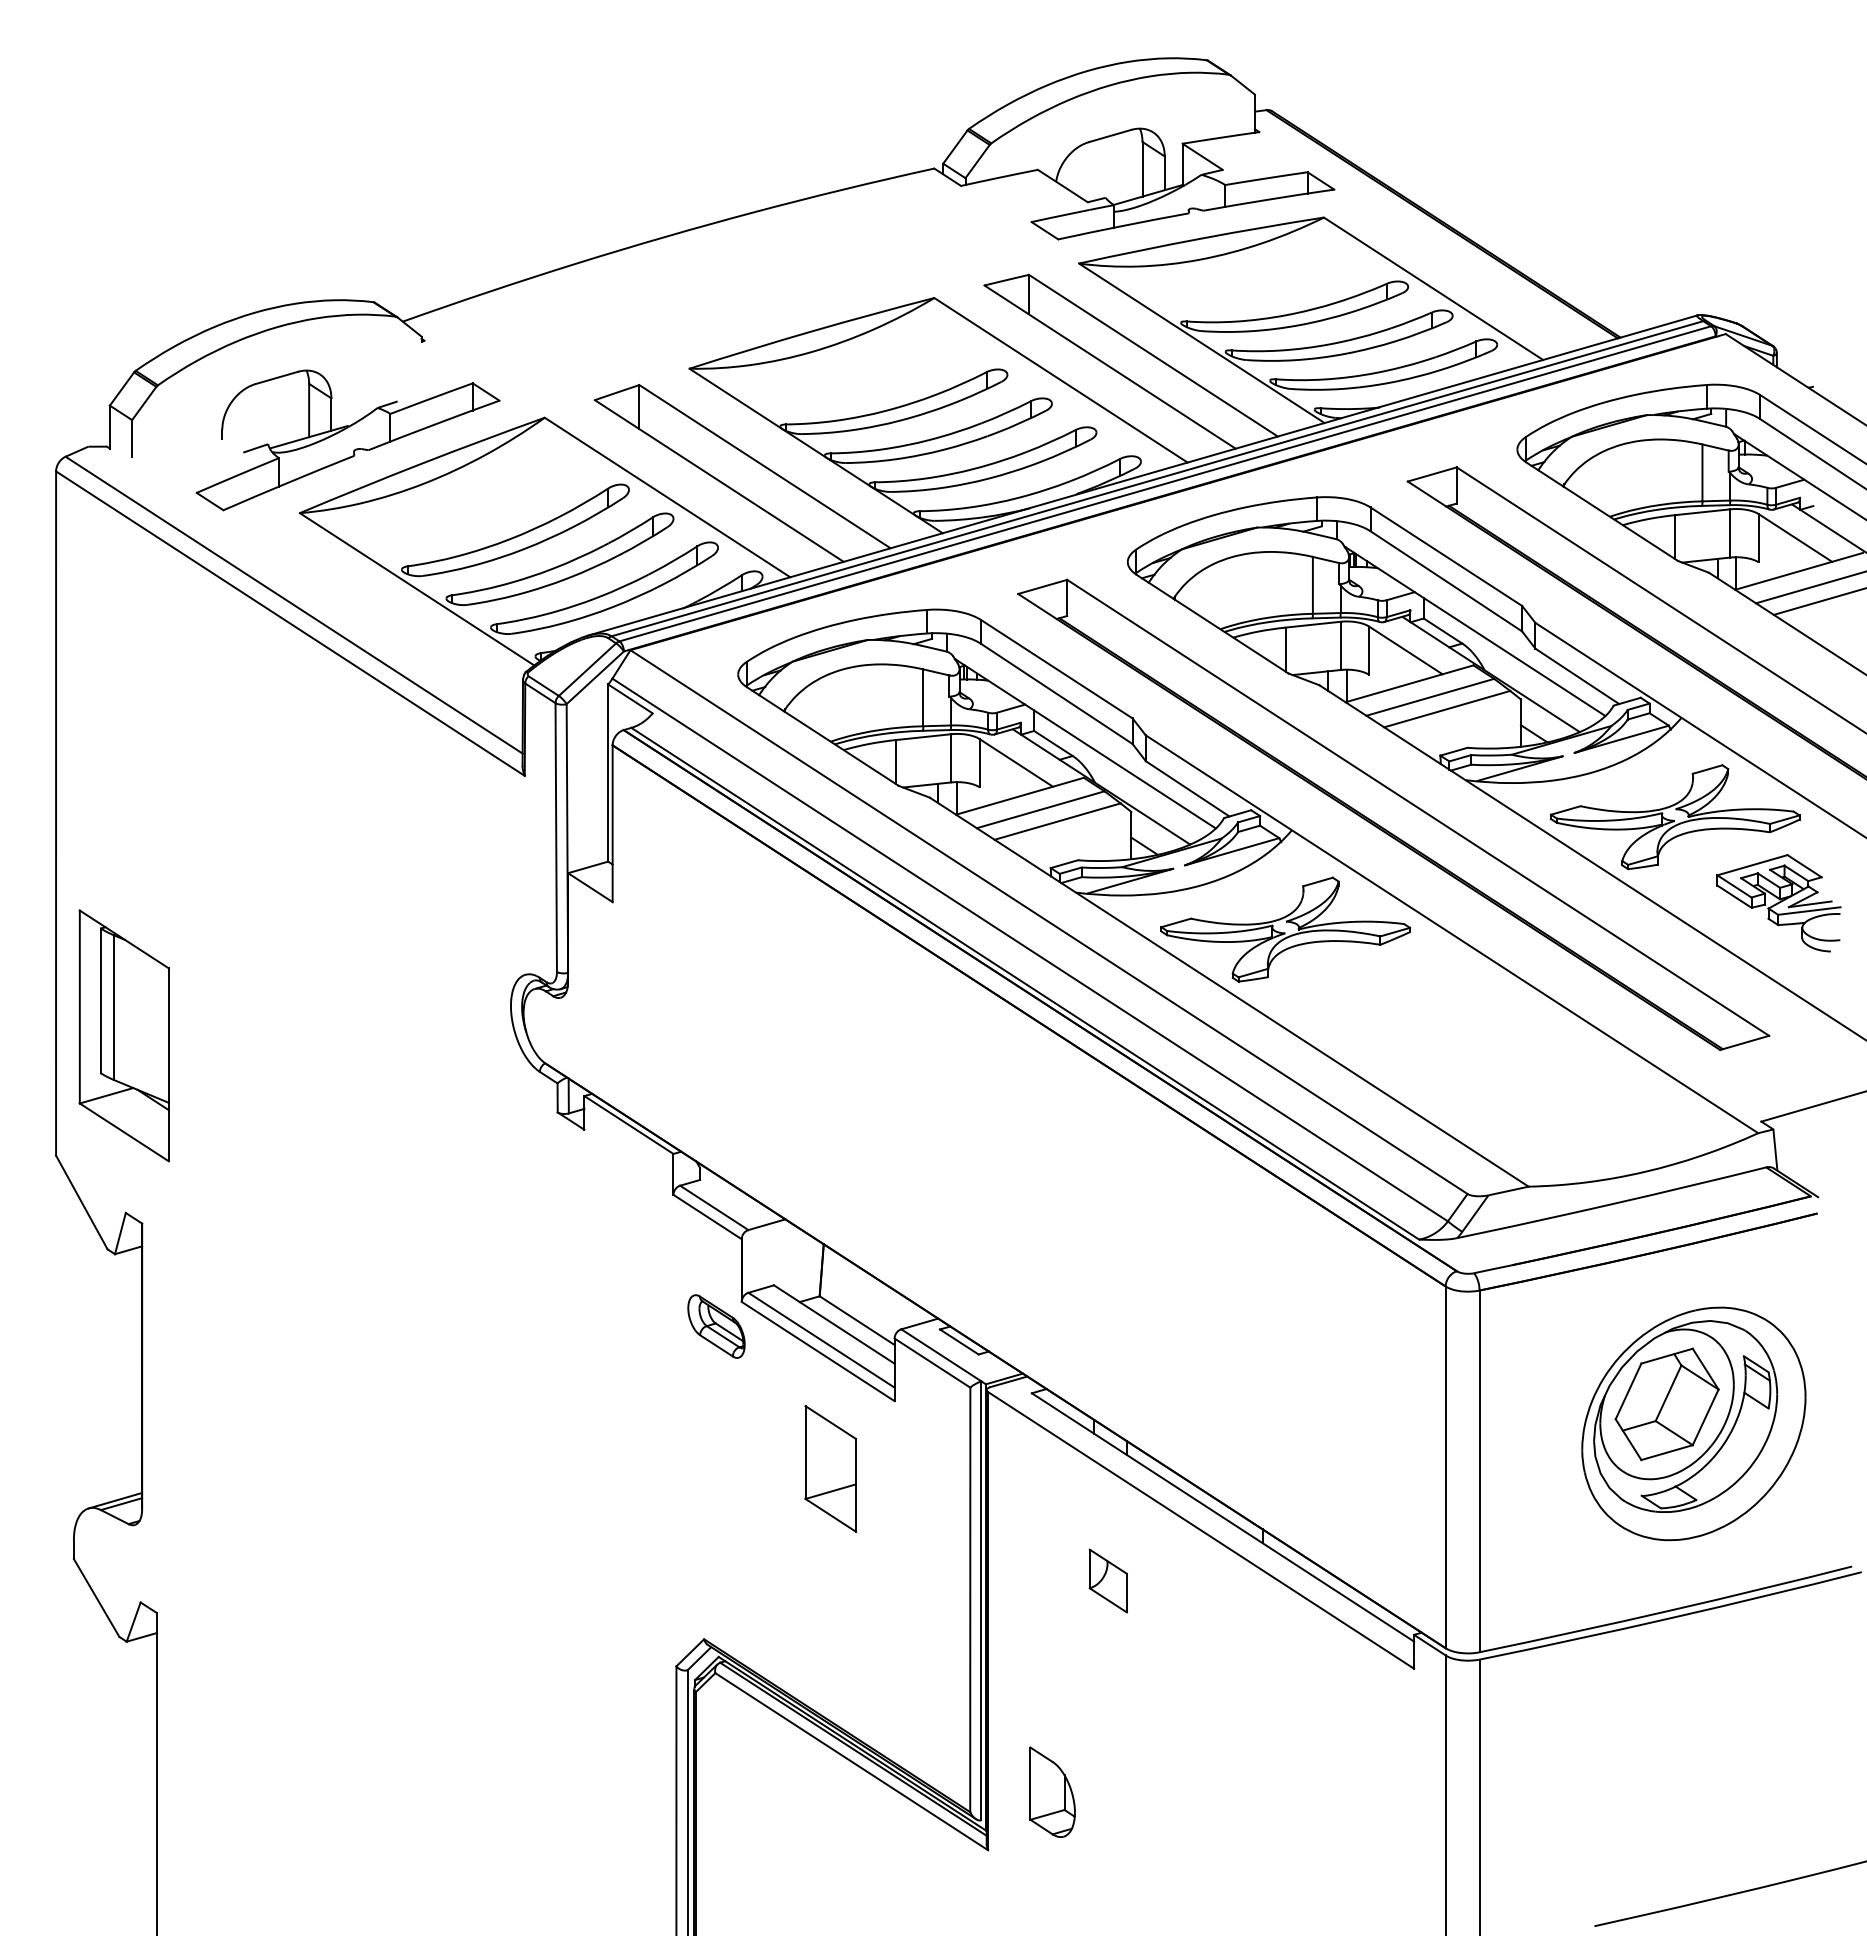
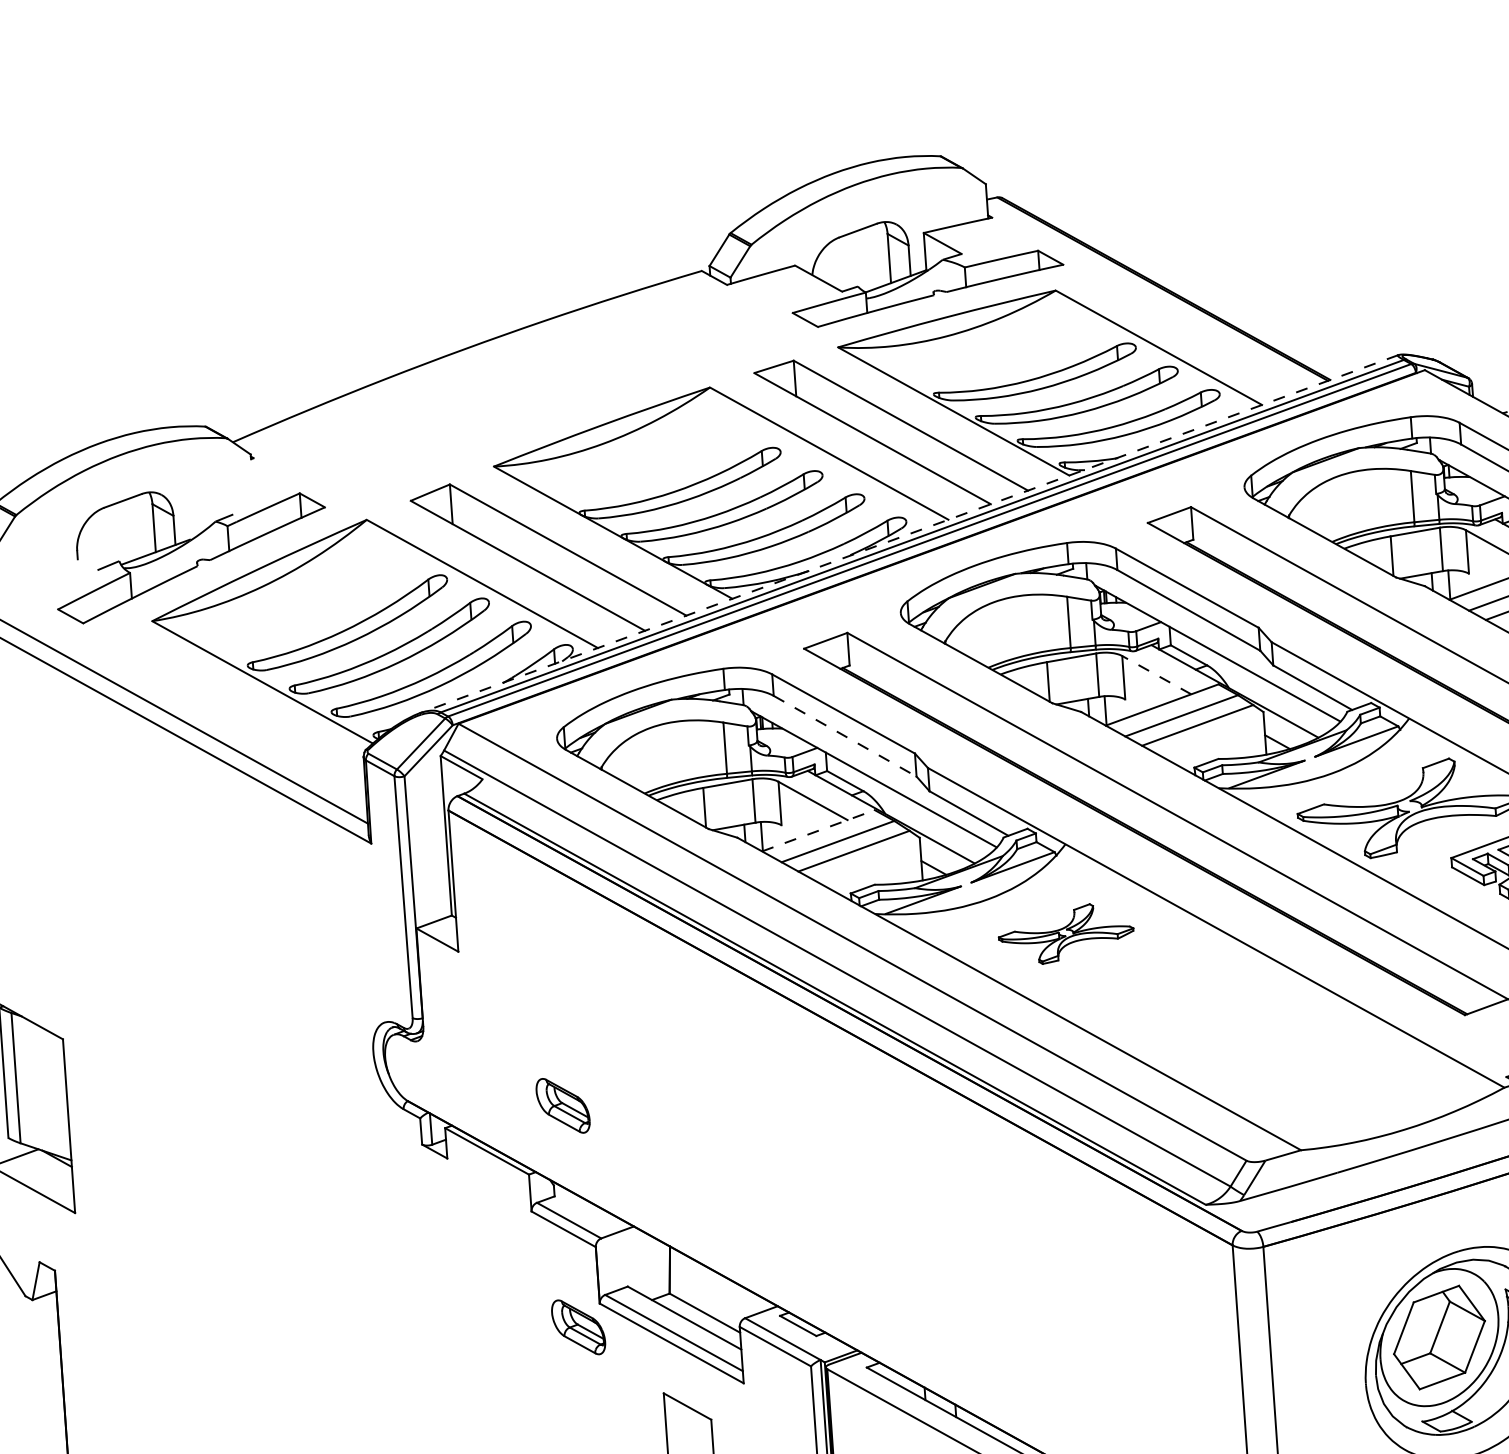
line: (1142, 475) -> (908, 534), solid -> dashed
line: (1405, 650) -> (1156, 675), solid -> dashed
line: (1056, 693) -> (844, 735), solid -> dashed
line: (1019, 796) -> (818, 831), solid -> dashed
part: (1285, 929) -> (1065, 934), size x0.6
part: (716, 1080) -> (563, 1105), added

